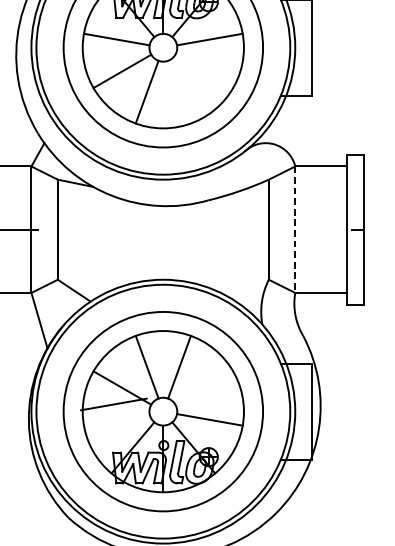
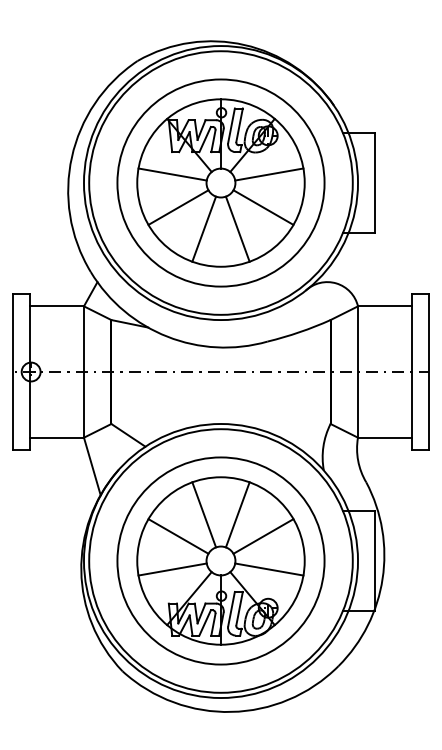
line: (204, 71) -> (263, 207), added
line: (179, 91) -> (237, 228), added
line: (295, 230) -> (358, 372), dashed -> solid
line: (204, 388) -> (263, 536), added
line: (113, 404) -> (172, 569), moved

